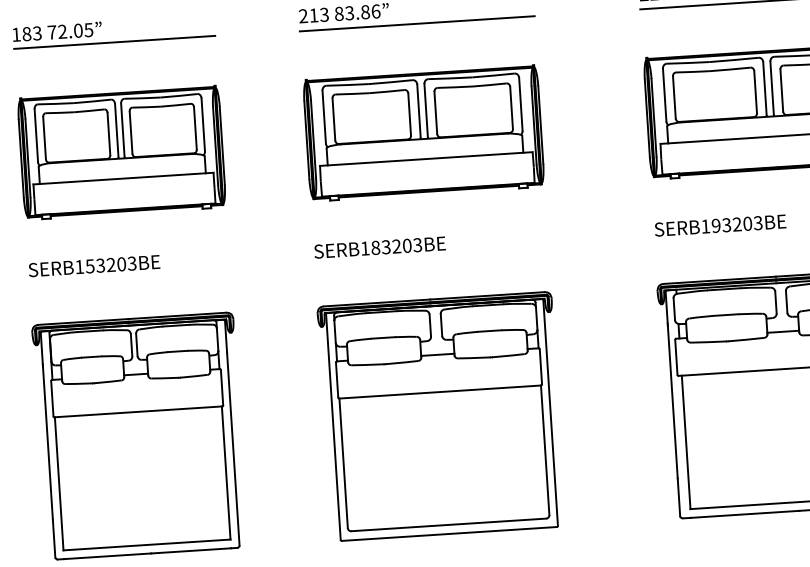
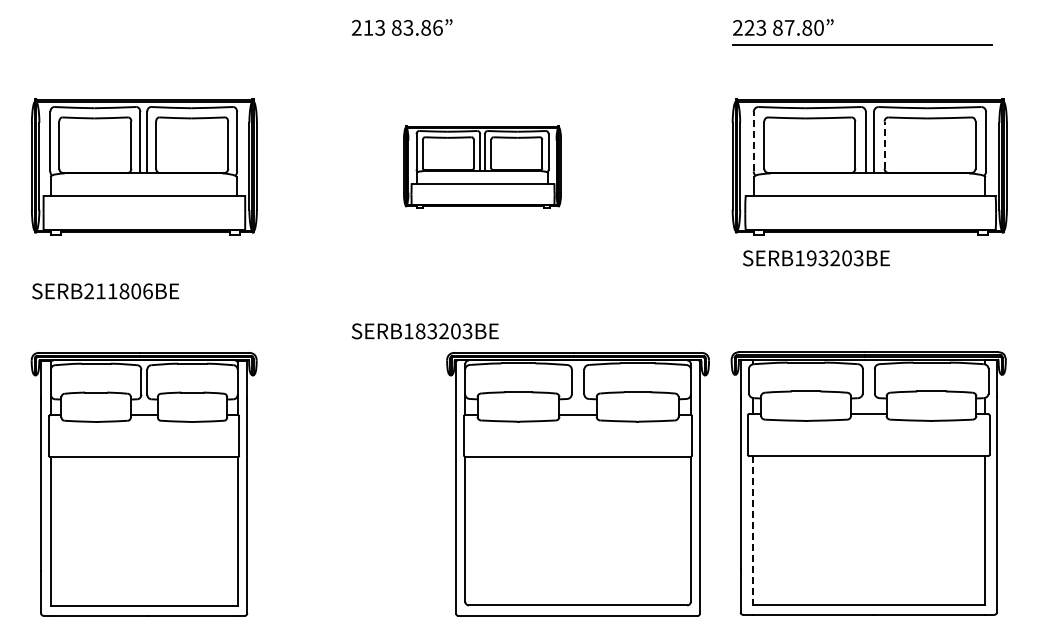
line: (416, 23) -> (482, 44), removed
part: (114, 41) -> (144, 42), removed
line: (781, 90) -> (884, 145), solid -> dashed
line: (664, 94) -> (753, 141), solid -> dashed
part: (423, 132) -> (482, 166), size x0.6
text: (720, 225) -> (816, 258), moved
text: (380, 247) -> (425, 331), moved
text: (105, 265) -> (118, 291), SERB153203BE -> SERB211806BE
part: (441, 416) -> (577, 484), moved
line: (686, 442) -> (752, 530), solid -> dashed

